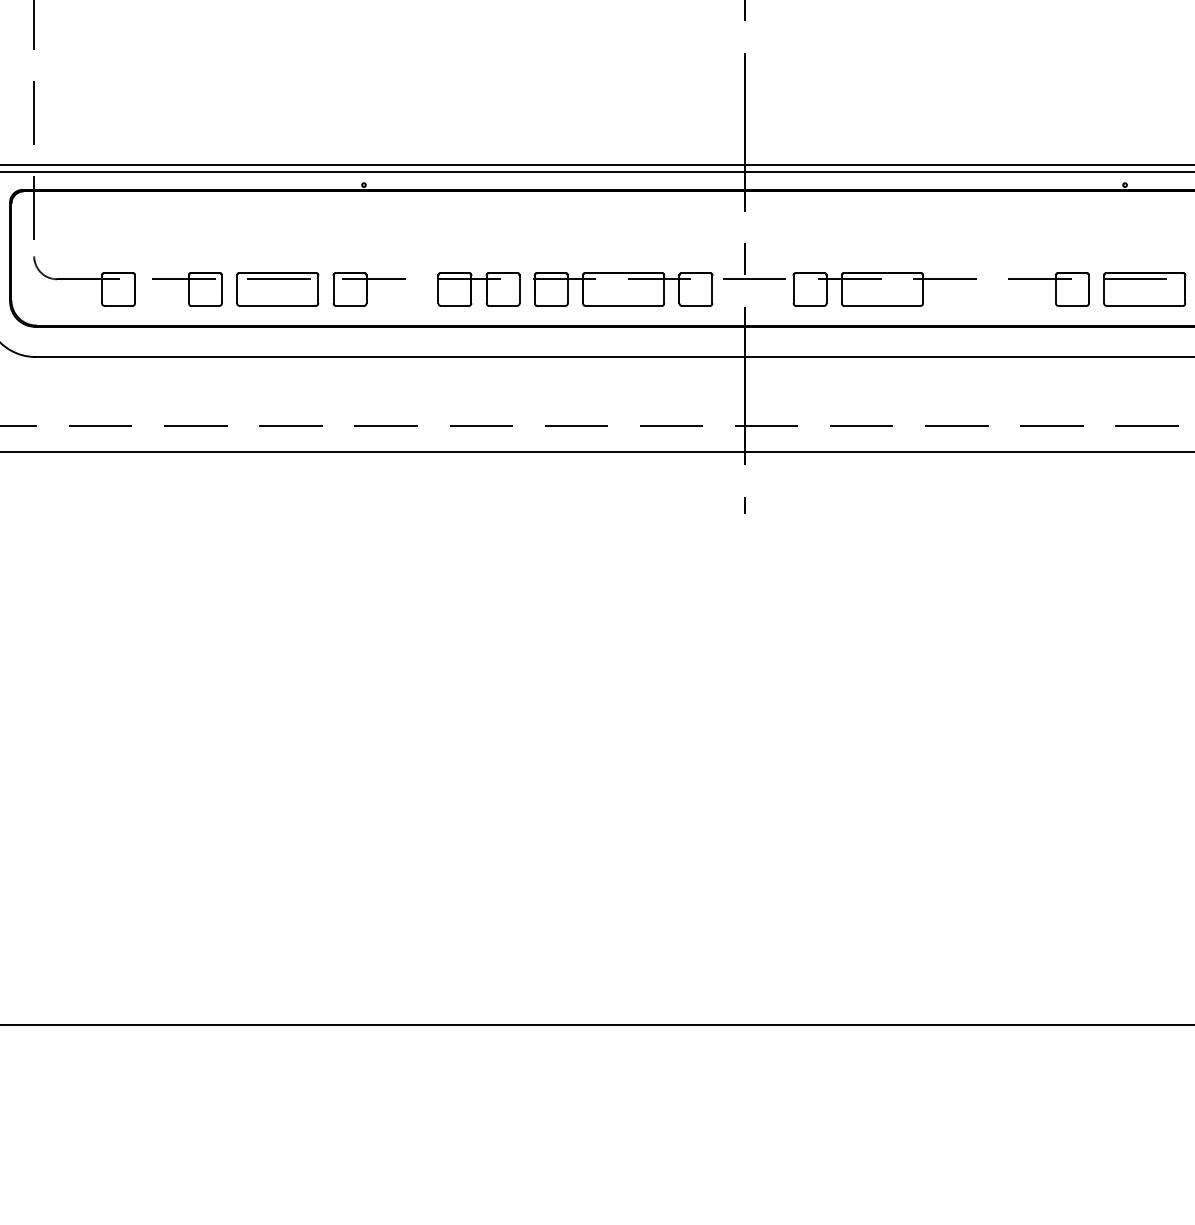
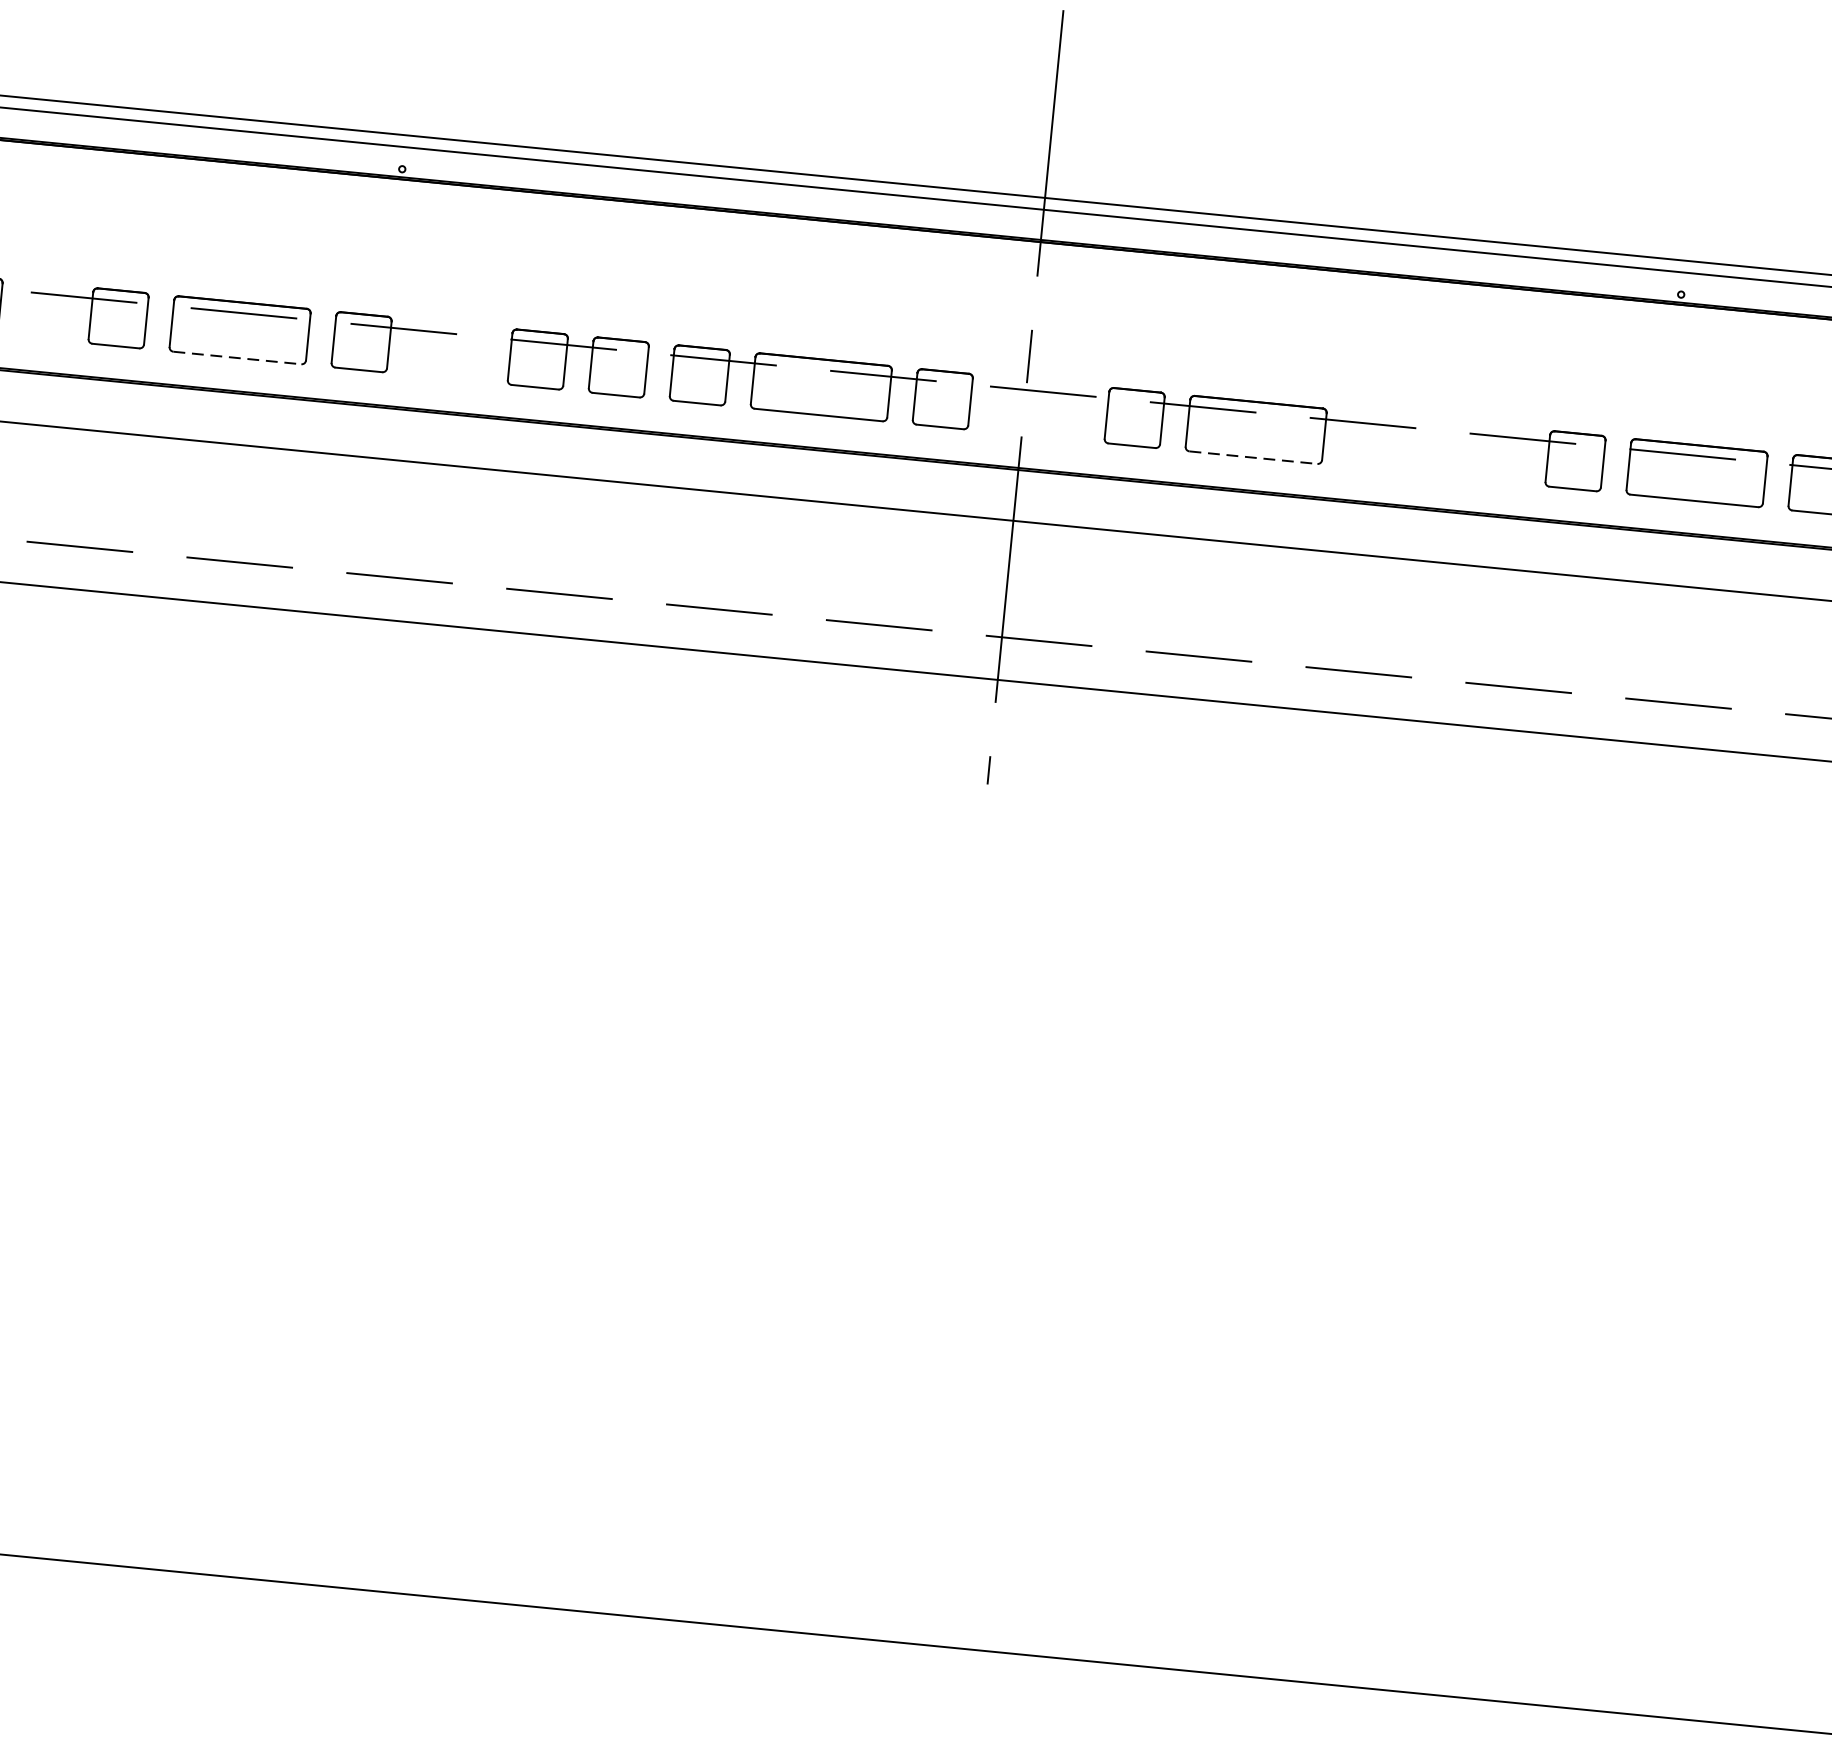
line: (278, 305) -> (238, 357), solid -> dashed
line: (882, 305) -> (1253, 456), solid -> dashed

